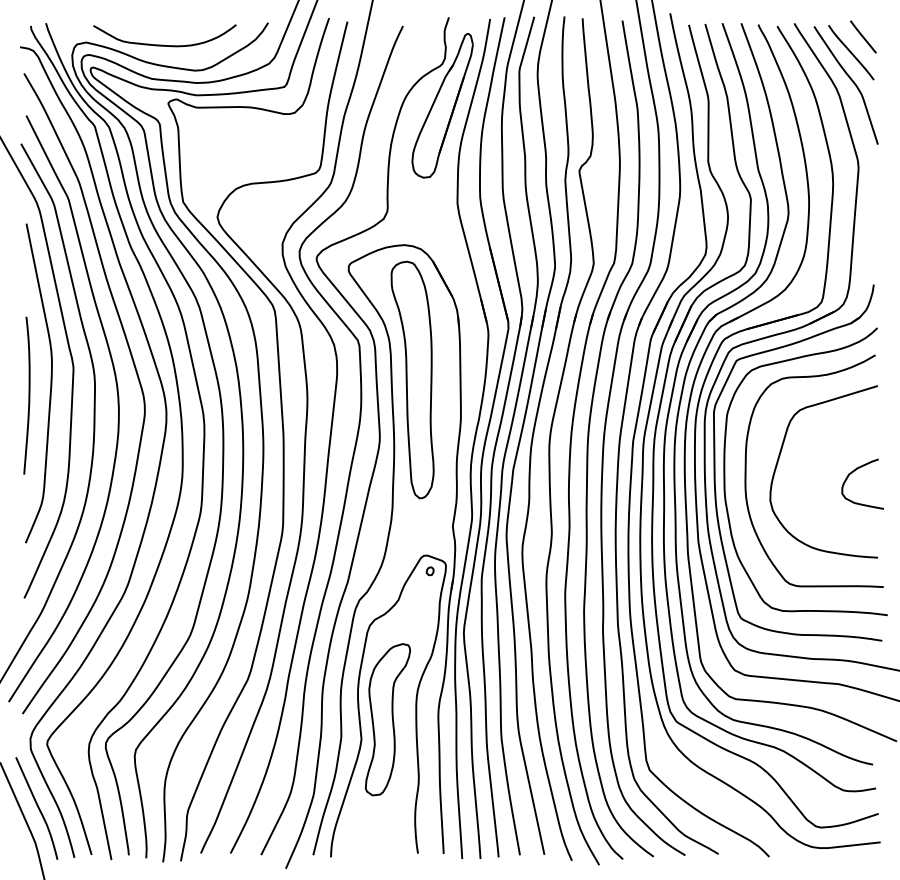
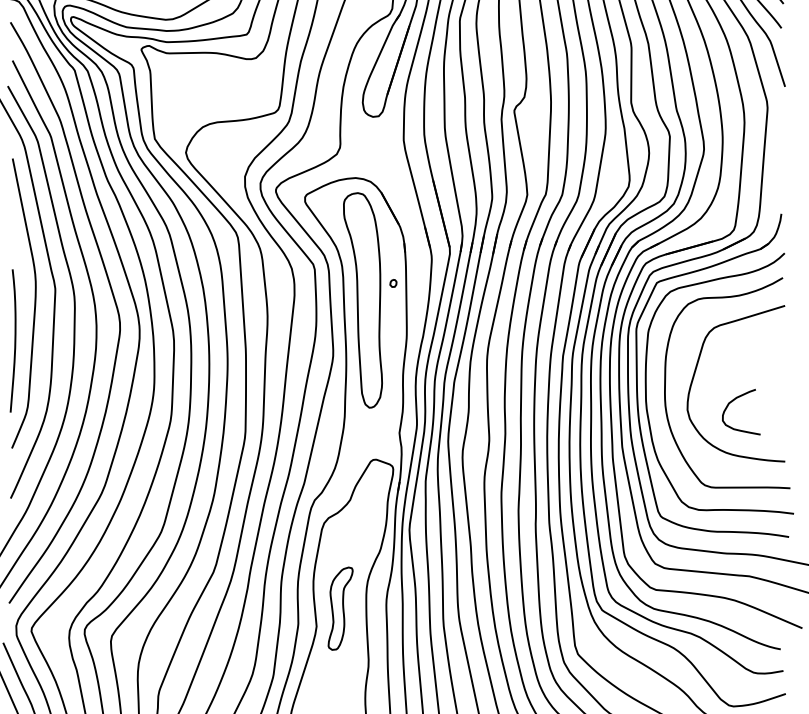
curve: (28, 395) -> (14, 340), moved
curve: (852, 473) -> (732, 402), moved
part: (429, 571) -> (392, 283), moved
part: (387, 719) -> (340, 608), size x0.6

